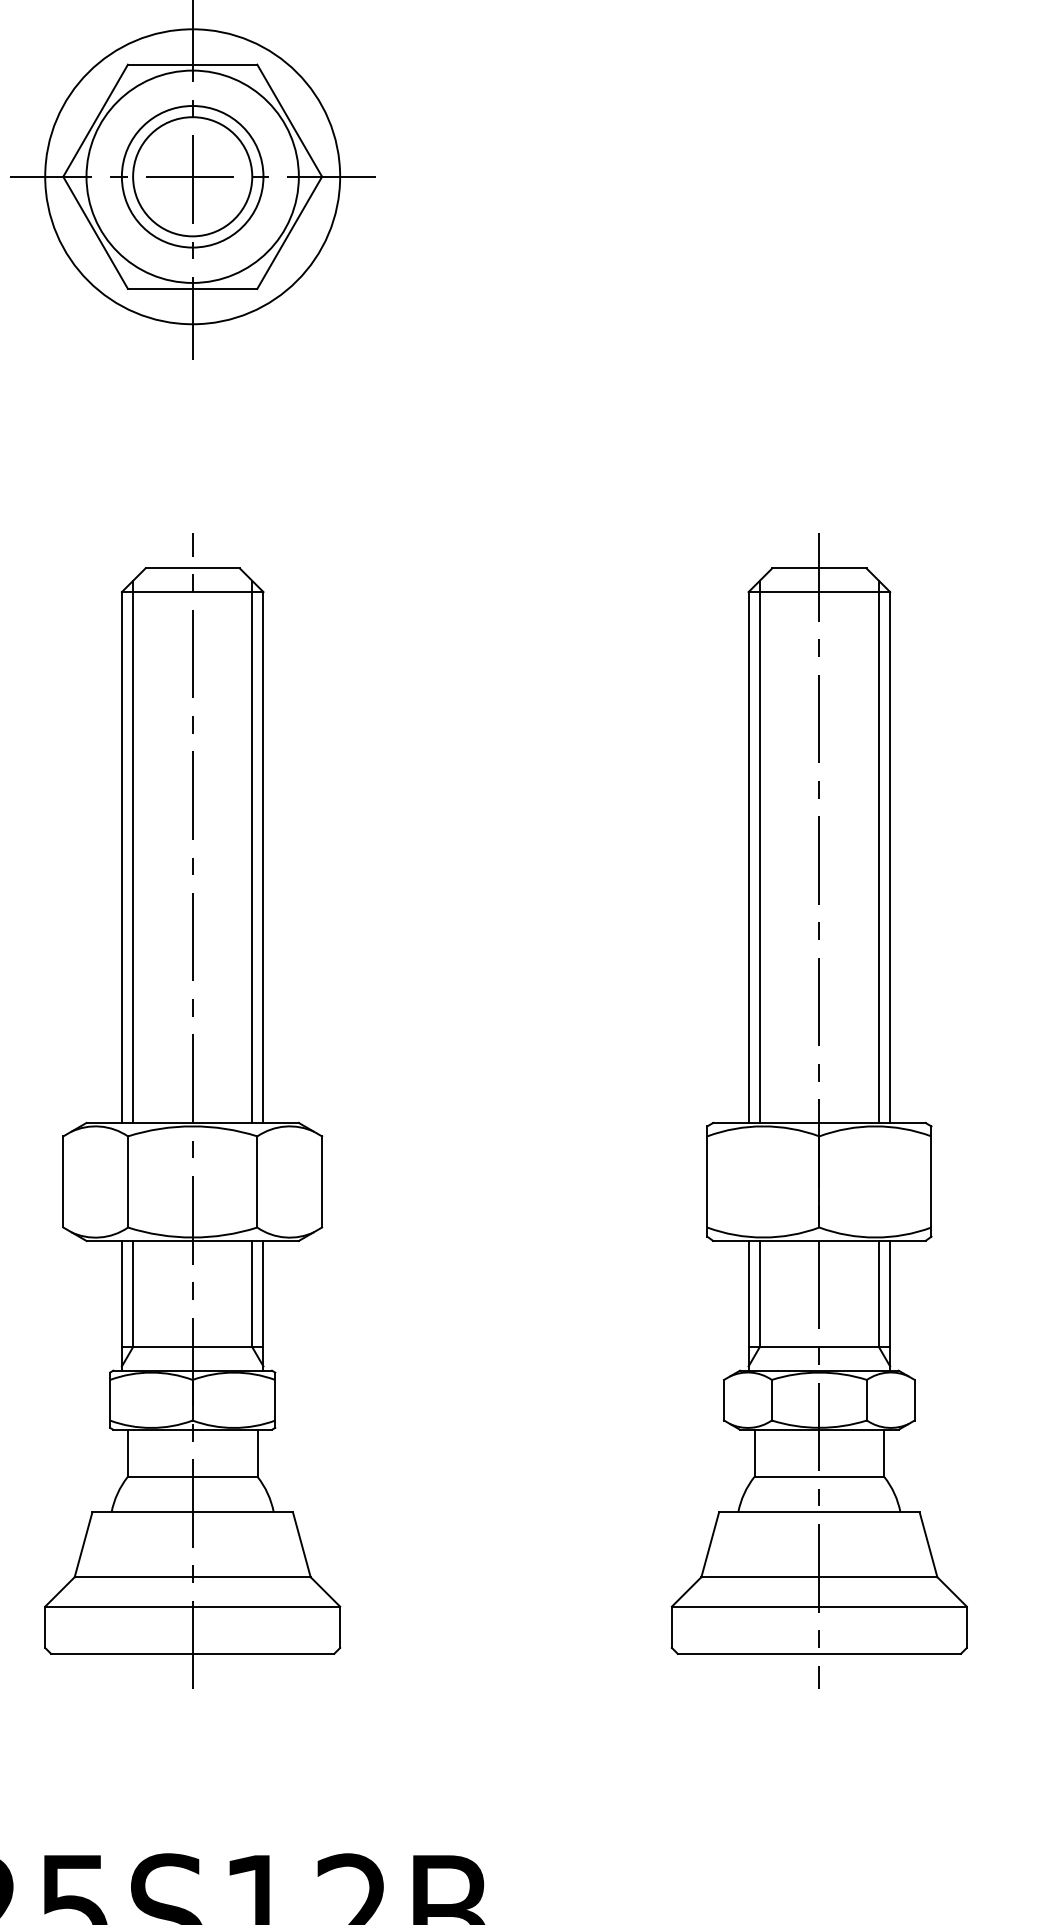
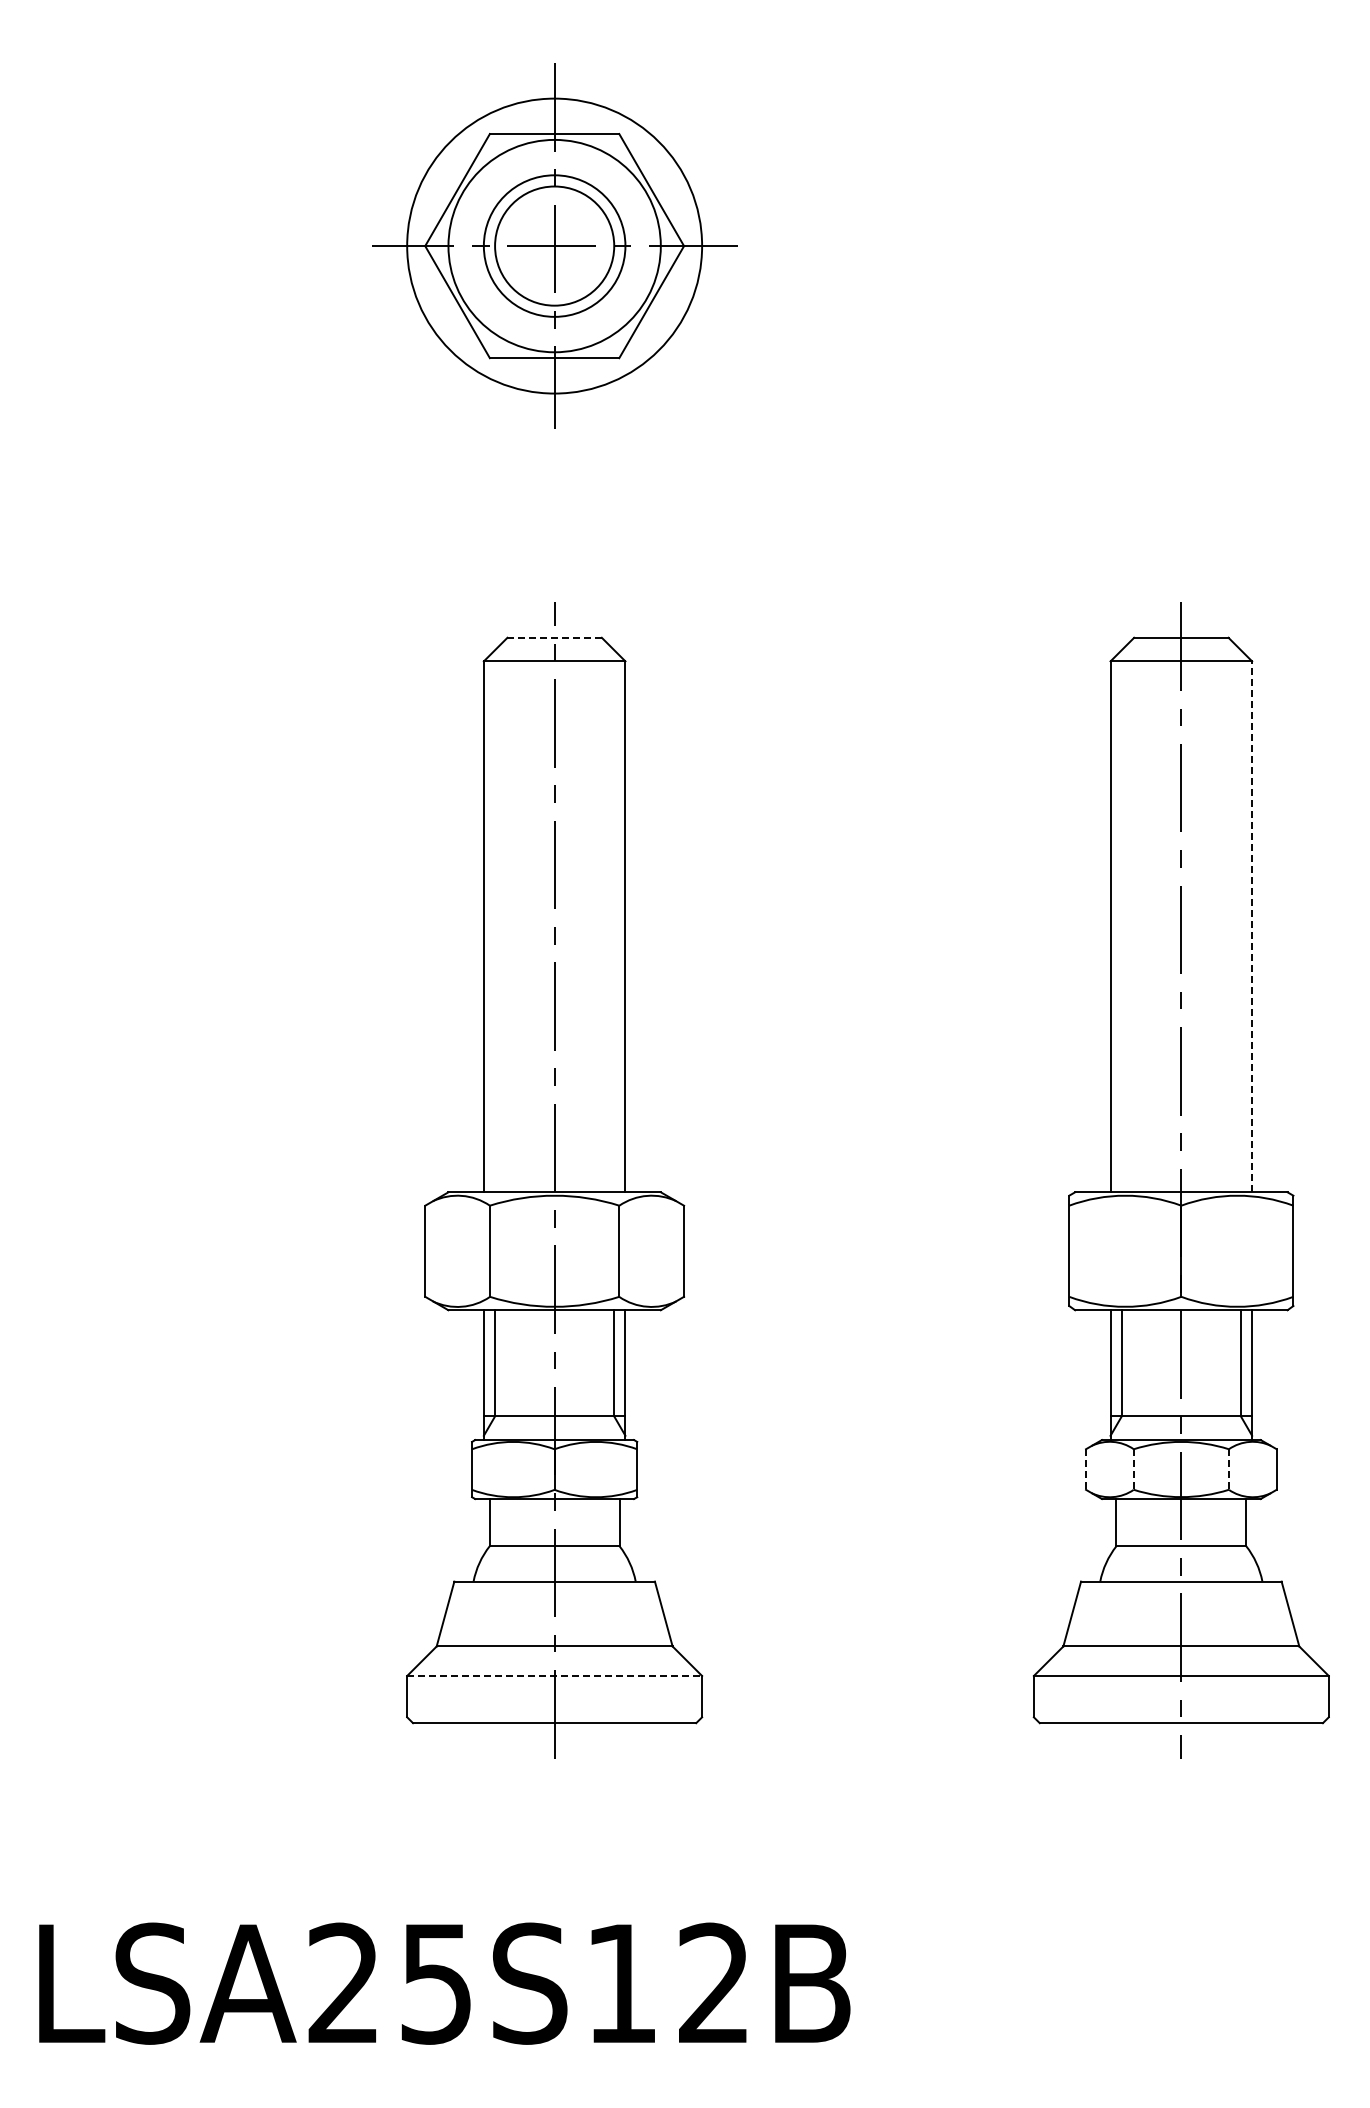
line: (193, 568) -> (555, 637), solid -> dashed
line: (133, 852) -> (495, 921), removed
line: (252, 852) -> (614, 921), removed
line: (759, 852) -> (1121, 921), removed
line: (878, 852) -> (1240, 921), removed
line: (890, 857) -> (1252, 926), solid -> dashed
line: (724, 1401) -> (1086, 1470), solid -> dashed
line: (771, 1401) -> (1133, 1470), solid -> dashed
line: (867, 1401) -> (1229, 1470), solid -> dashed
line: (193, 1606) -> (555, 1675), solid -> dashed

